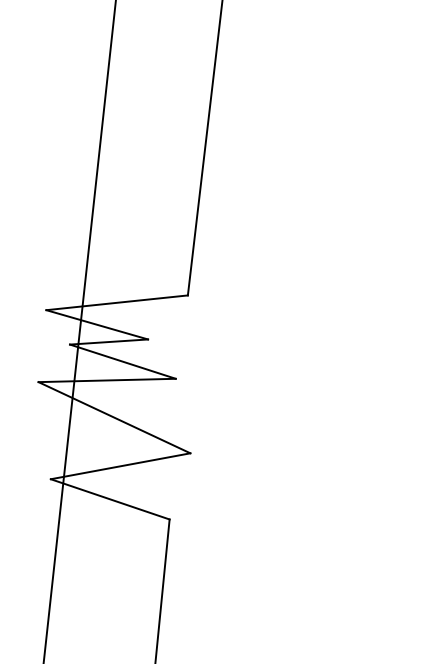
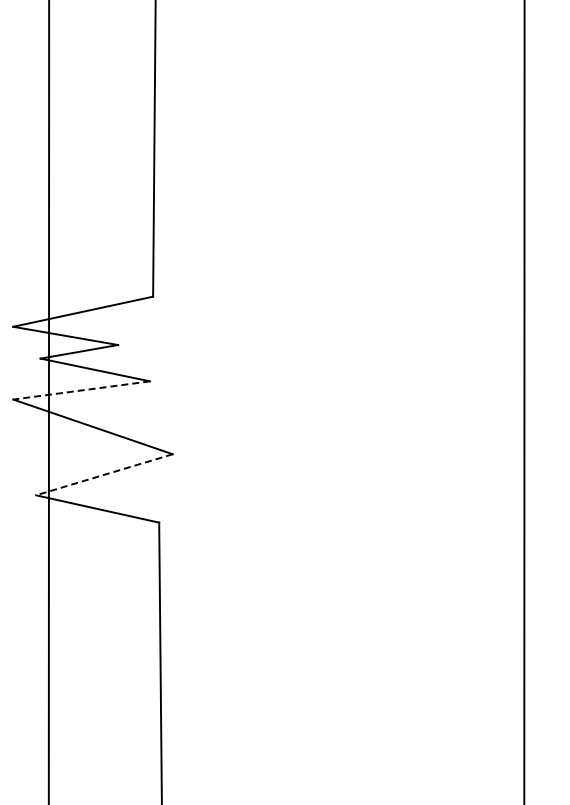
line: (107, 380) -> (81, 390), solid -> dashed
line: (119, 465) -> (103, 474), solid -> dashed

